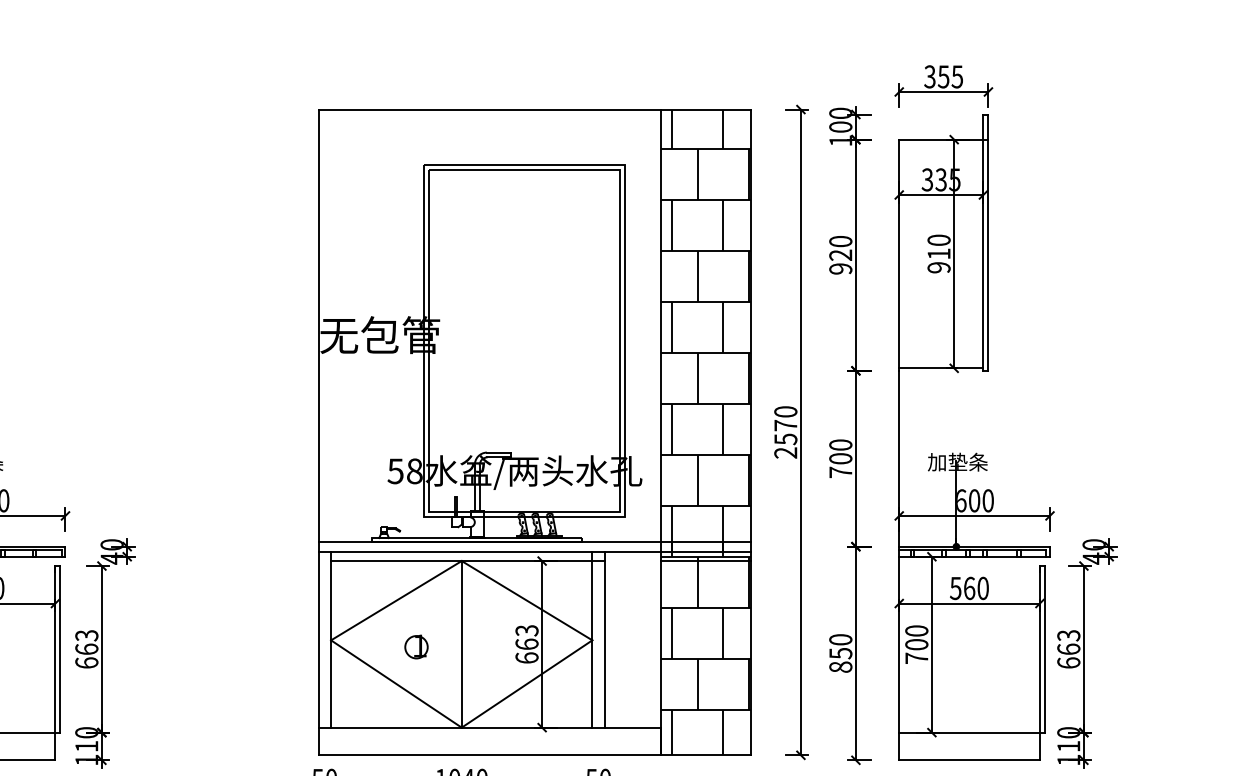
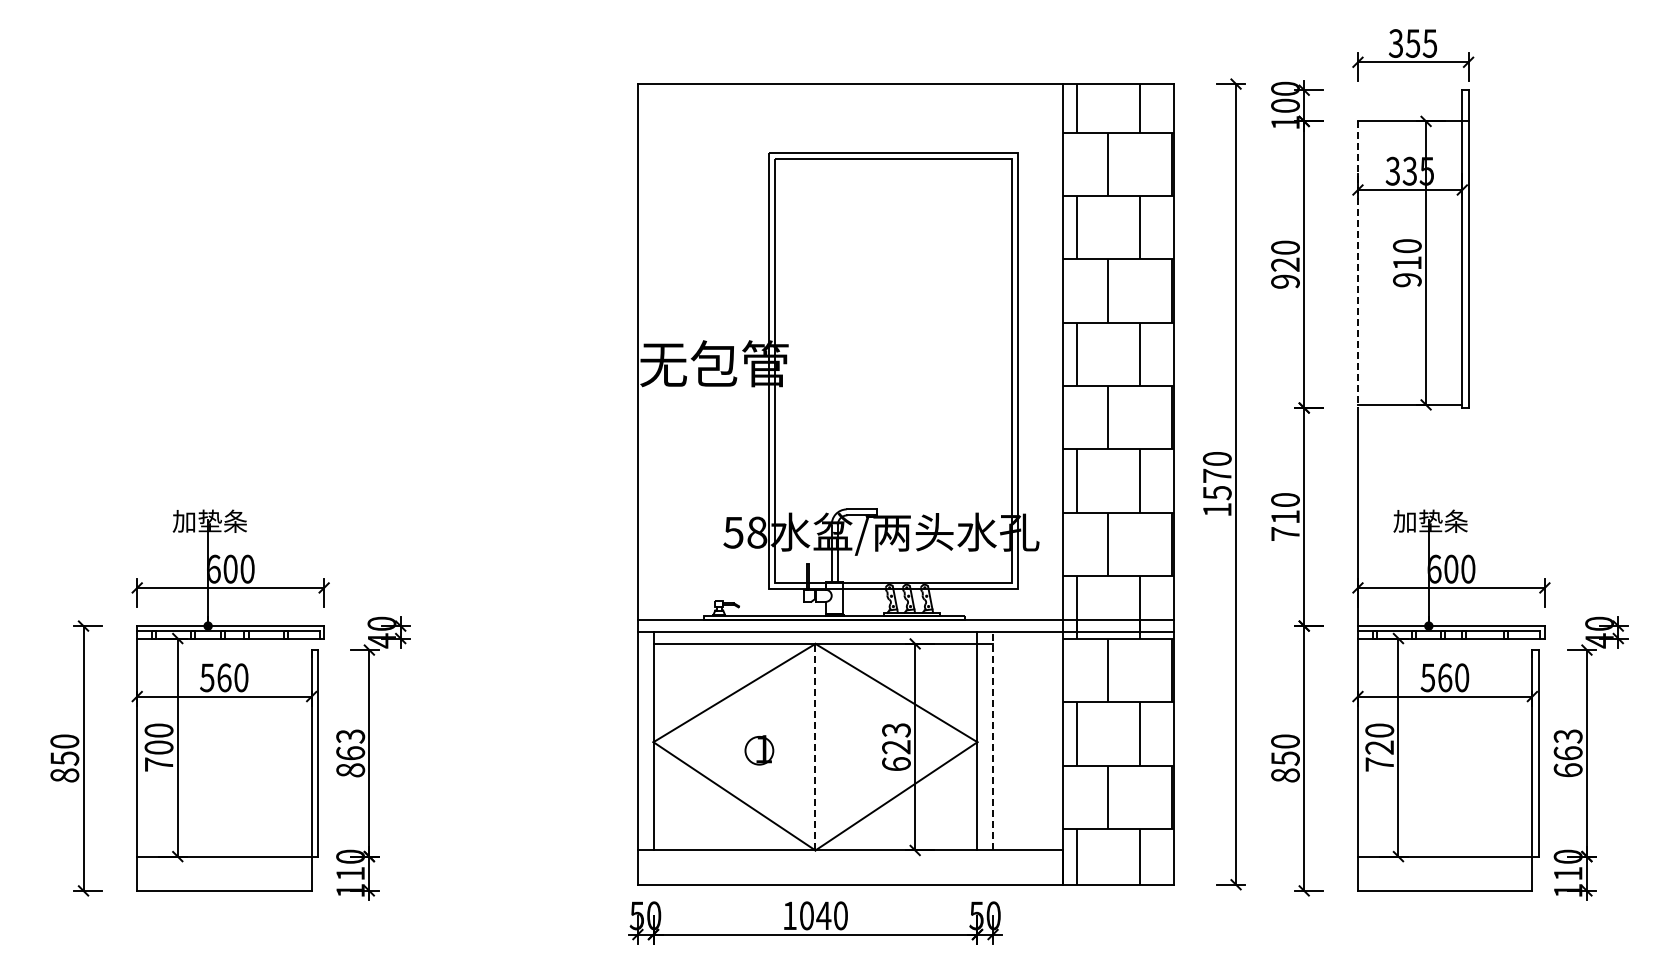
line: (898, 255) -> (1357, 265), solid -> dashed
text: (785, 452) -> (1216, 509), 2570 -> 1570
text: (840, 458) -> (1285, 516), 700 -> 710
line: (706, 560) -> (1118, 643), removed
line: (605, 638) -> (993, 740), solid -> dashed
line: (461, 643) -> (815, 746), solid -> dashed
text: (527, 644) -> (896, 747), 663 -> 623
text: (916, 644) -> (1379, 747), 700 -> 720
text: (86, 663) -> (350, 770), 663 -> 863

